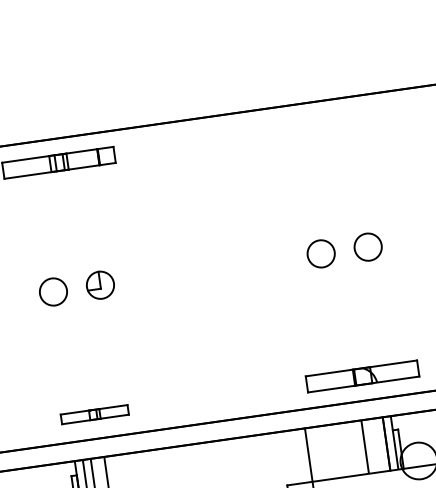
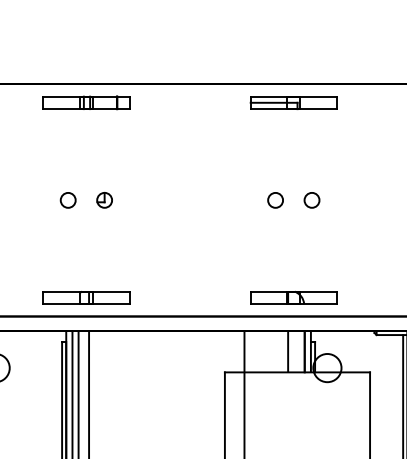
part: (326, 124) -> (293, 102), added
circle: (367, 247) -> (311, 200), size x0.71
circle: (321, 254) -> (275, 200), size x0.71
part: (100, 285) -> (104, 200), size x0.71
circle: (52, 292) -> (67, 200), size x0.71
part: (94, 414) -> (86, 297), size x1.67

